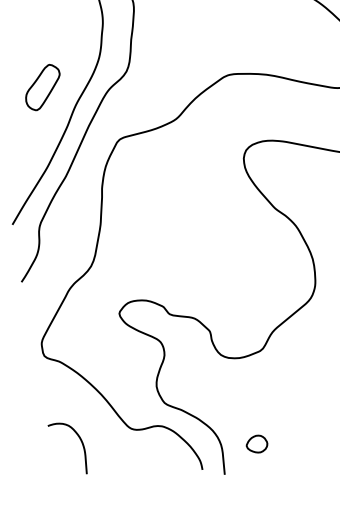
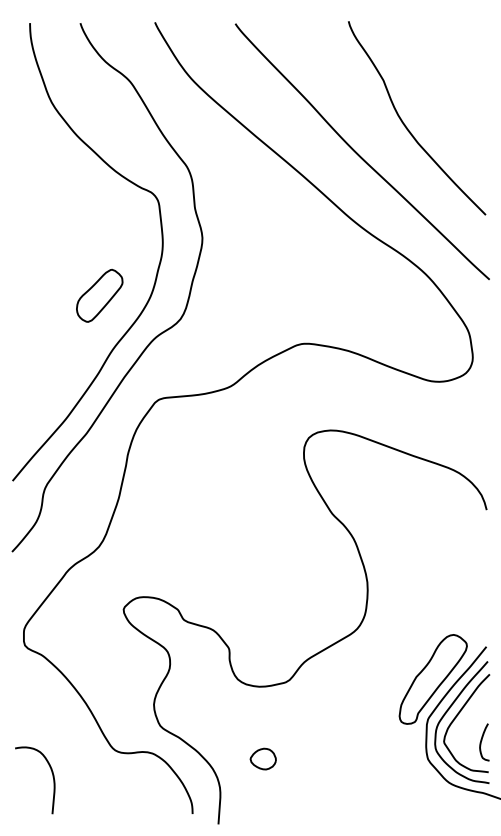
part: (42, 87) -> (99, 295), moved
part: (256, 443) -> (262, 758), moved
curve: (81, 444) -> (52, 777), moved

